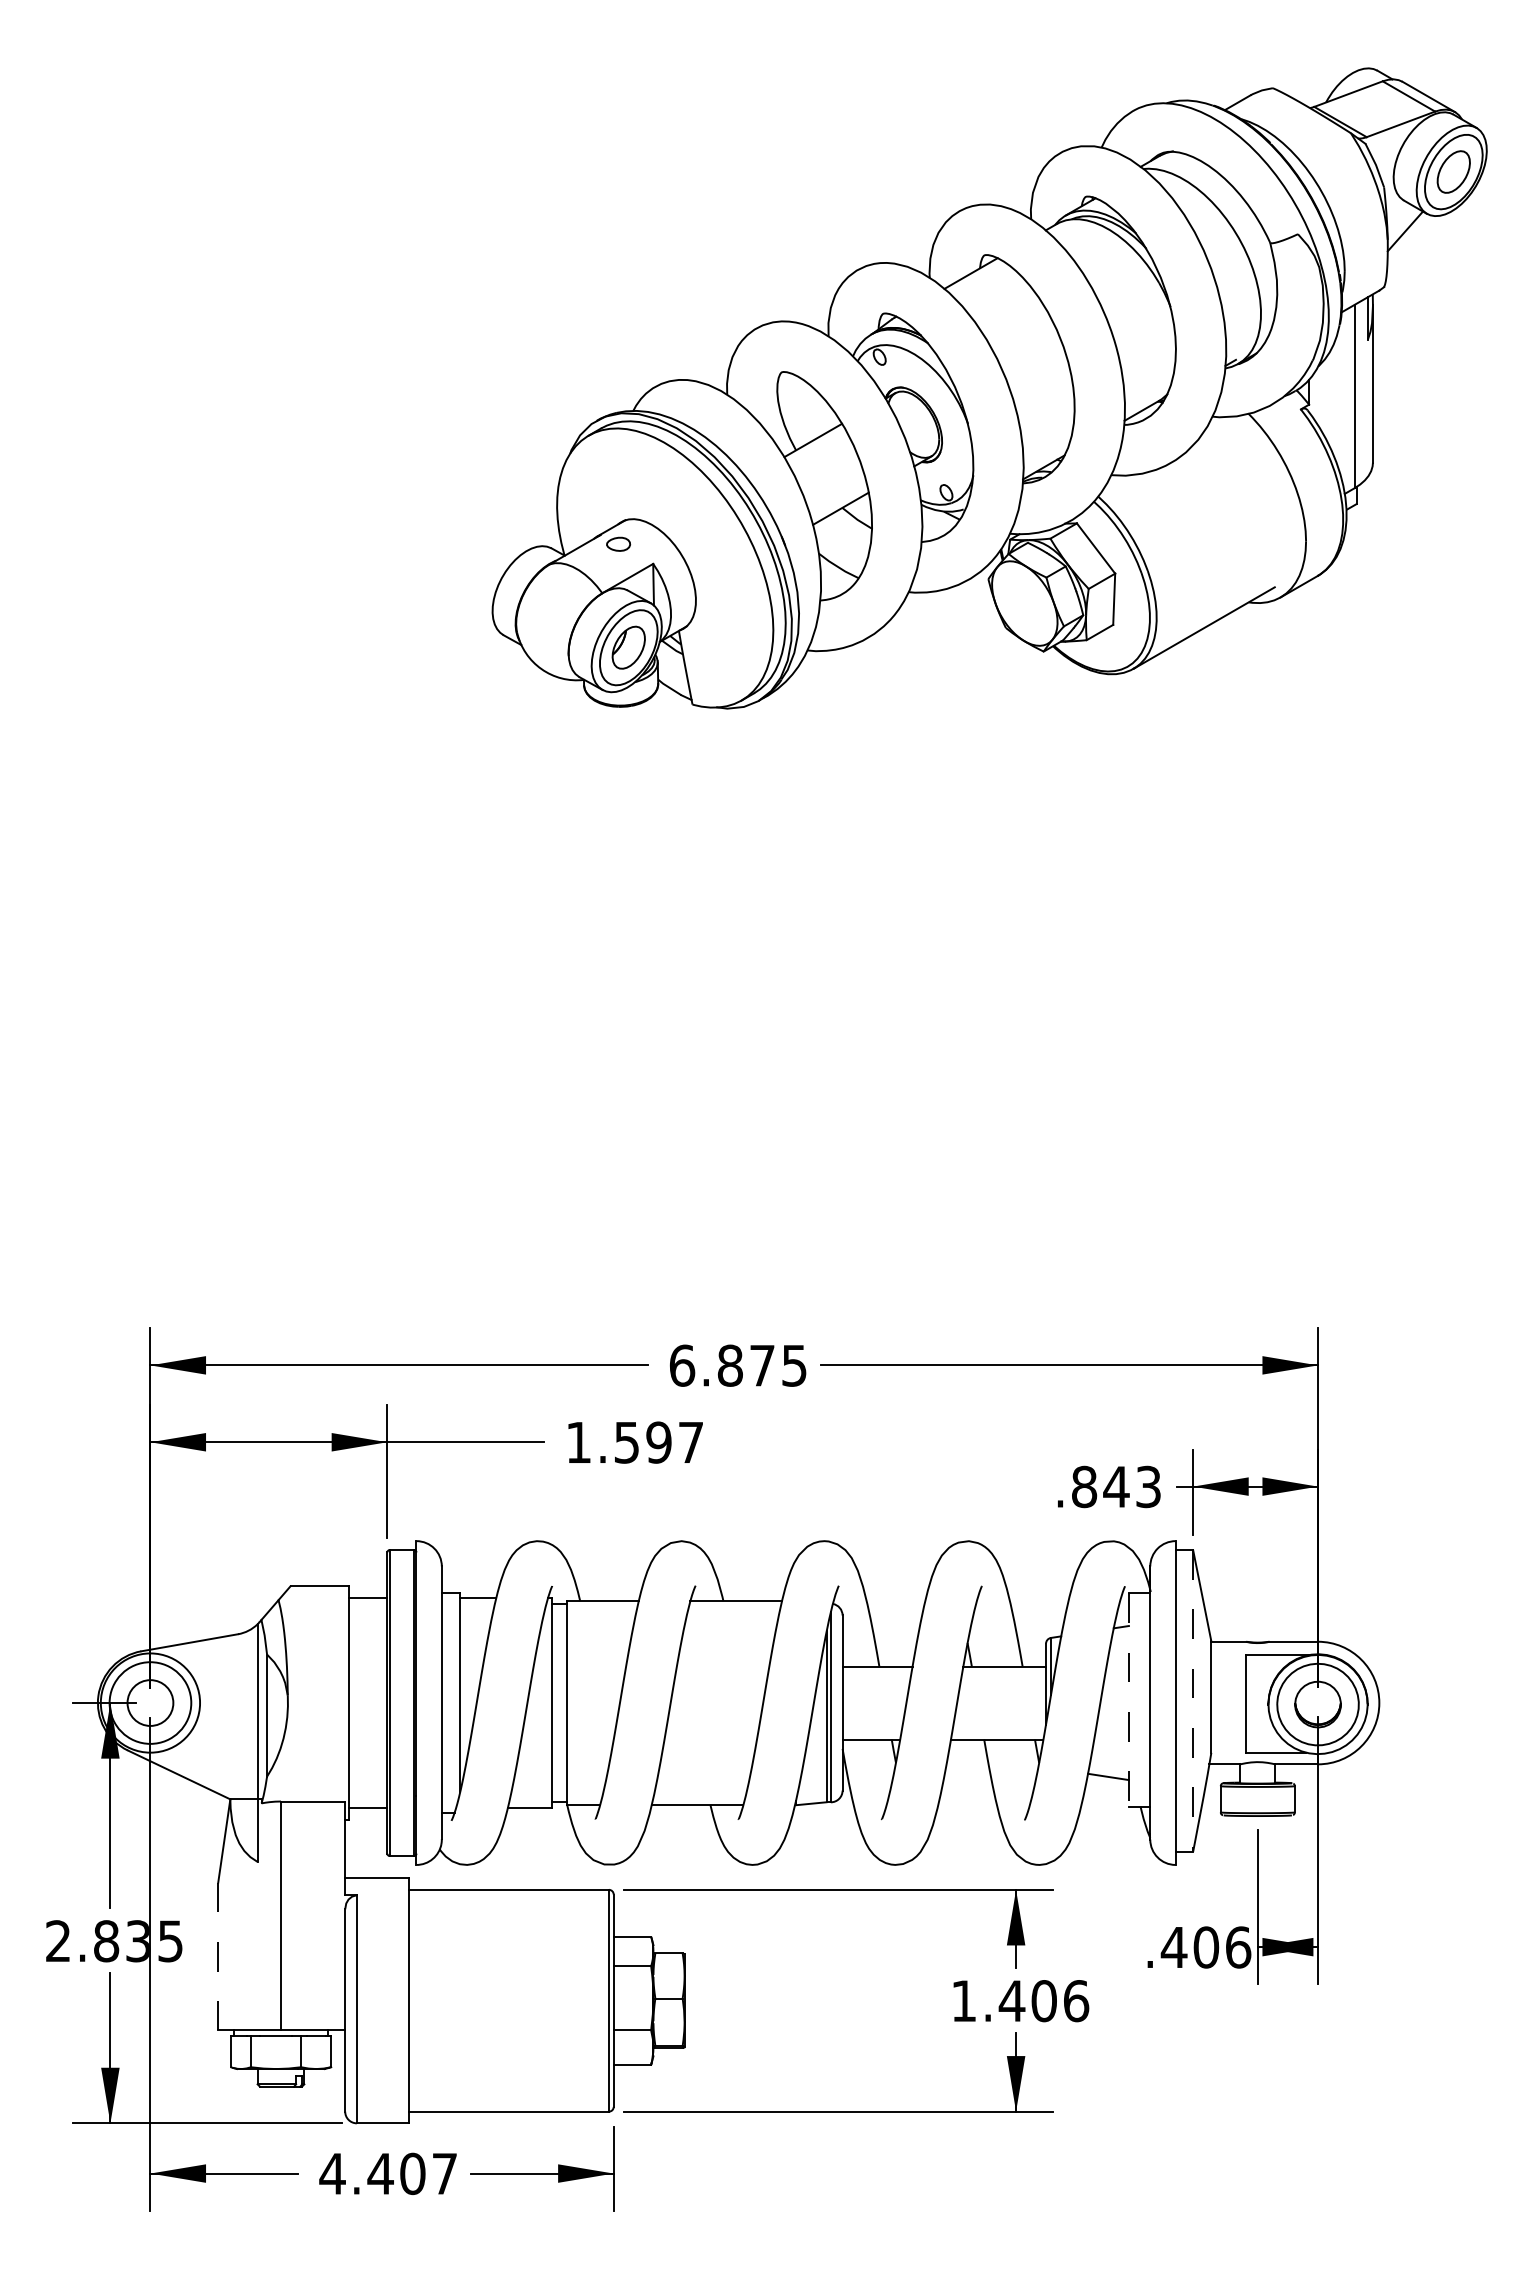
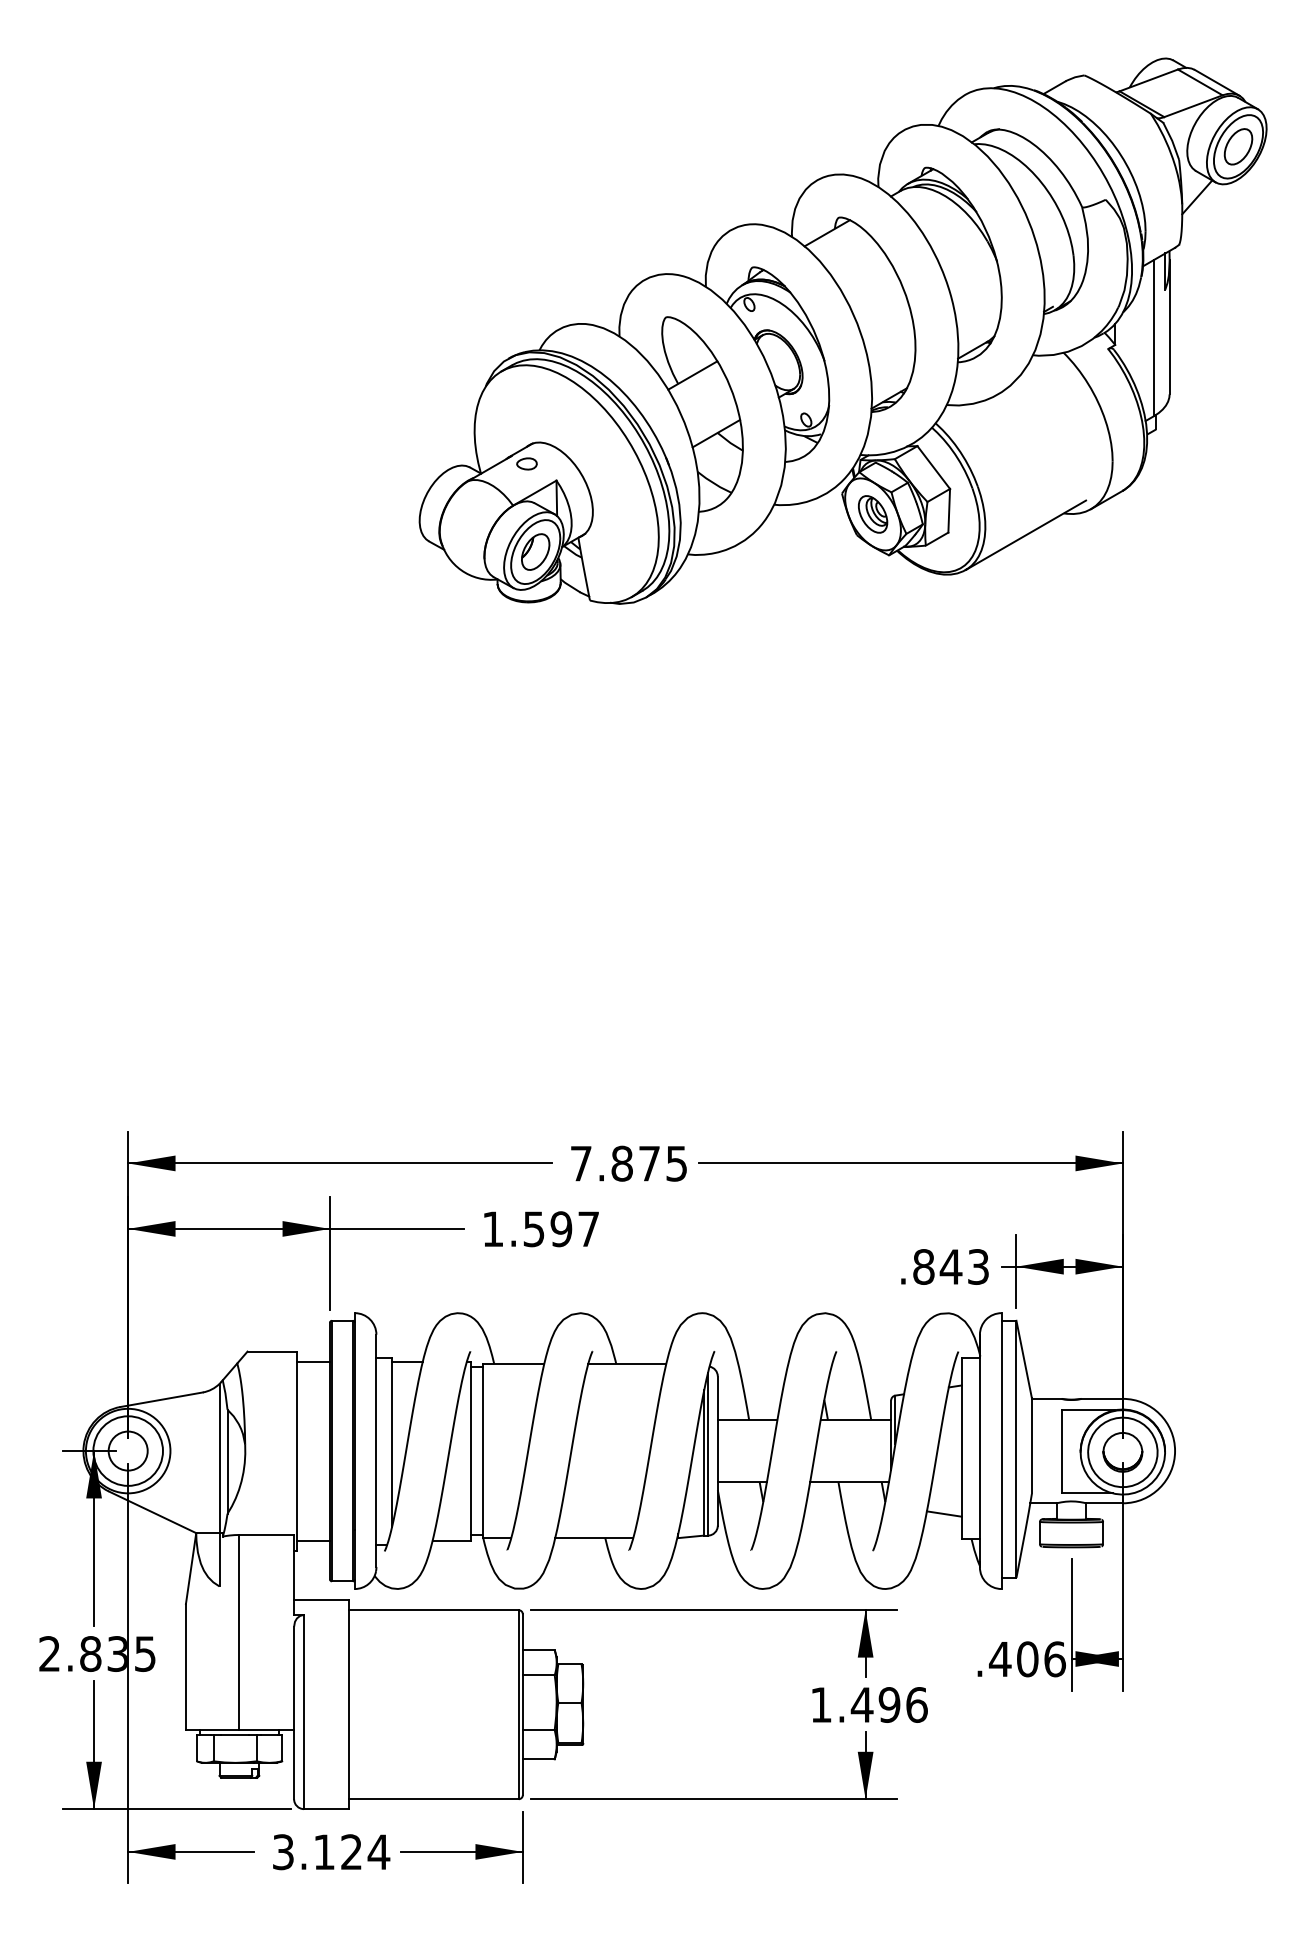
part: (1024, 603) -> (872, 514), added
text: (682, 1365) -> (581, 1163), 6.875 -> 7.875
line: (1128, 1700) -> (961, 1448), dashed -> solid
line: (1193, 1700) -> (1016, 1448), dashed -> solid
line: (218, 1956) -> (186, 1667), dashed -> solid
text: (1043, 2001) -> (888, 1705), 1.406 -> 1.496
text: (388, 2173) -> (330, 1851), 4.407 -> 3.124

